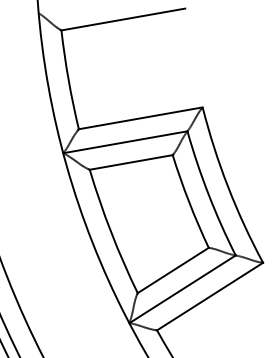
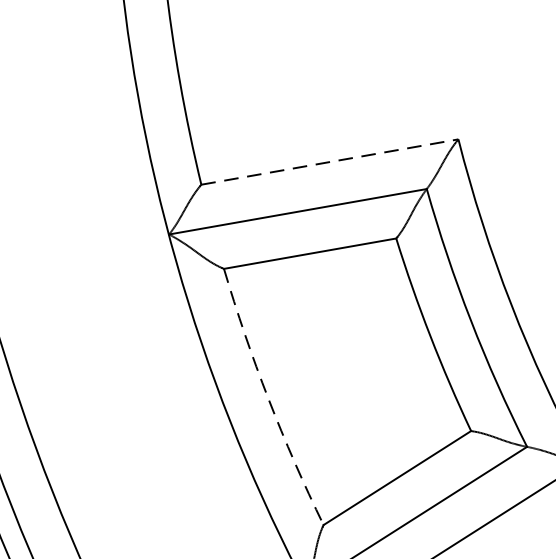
line: (140, 118) -> (329, 162), solid -> dashed
arc: (111, 232) -> (269, 399), solid -> dashed

